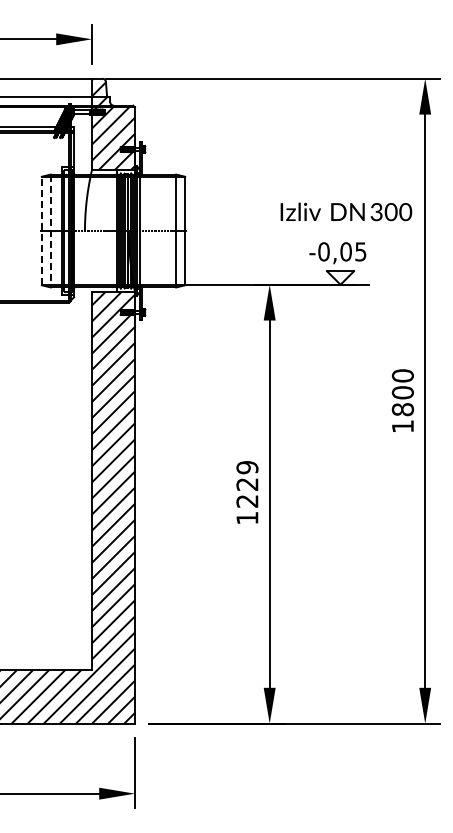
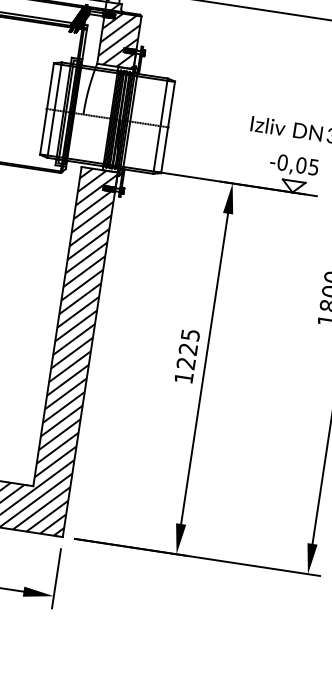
line: (41, 230) -> (46, 108), dashed -> solid
line: (50, 231) -> (54, 110), dashed -> solid
text: (247, 467) -> (190, 335), 1229 -> 1225

